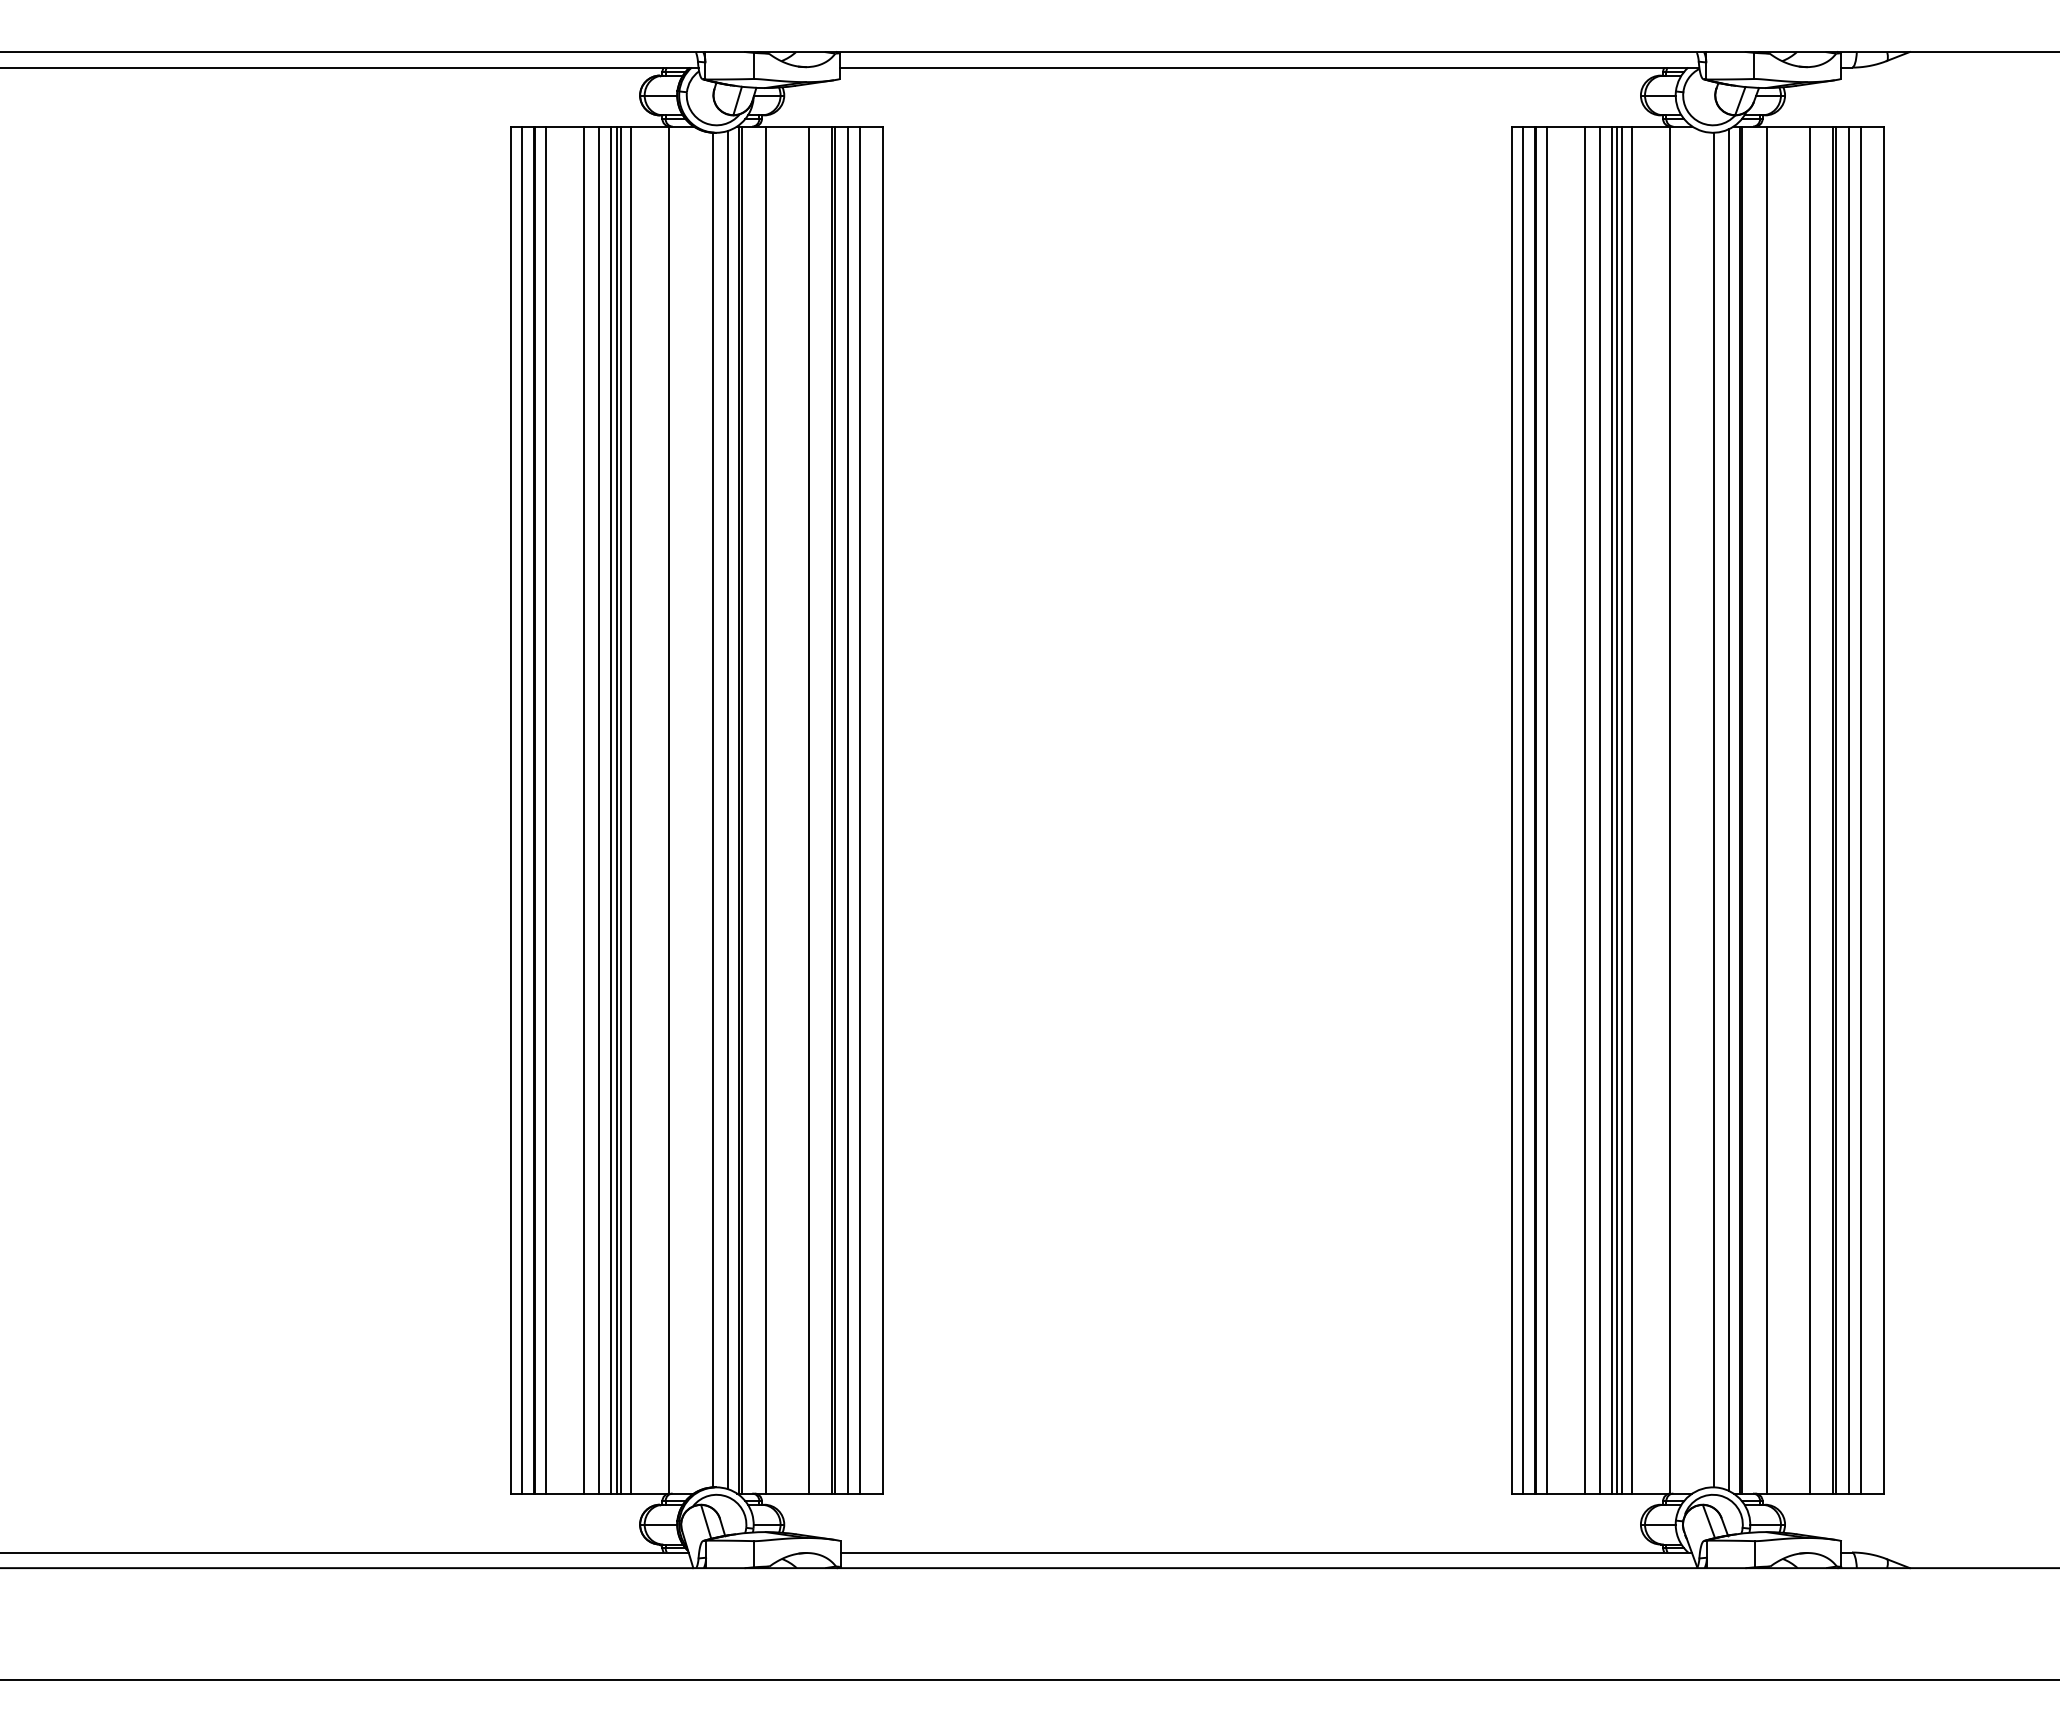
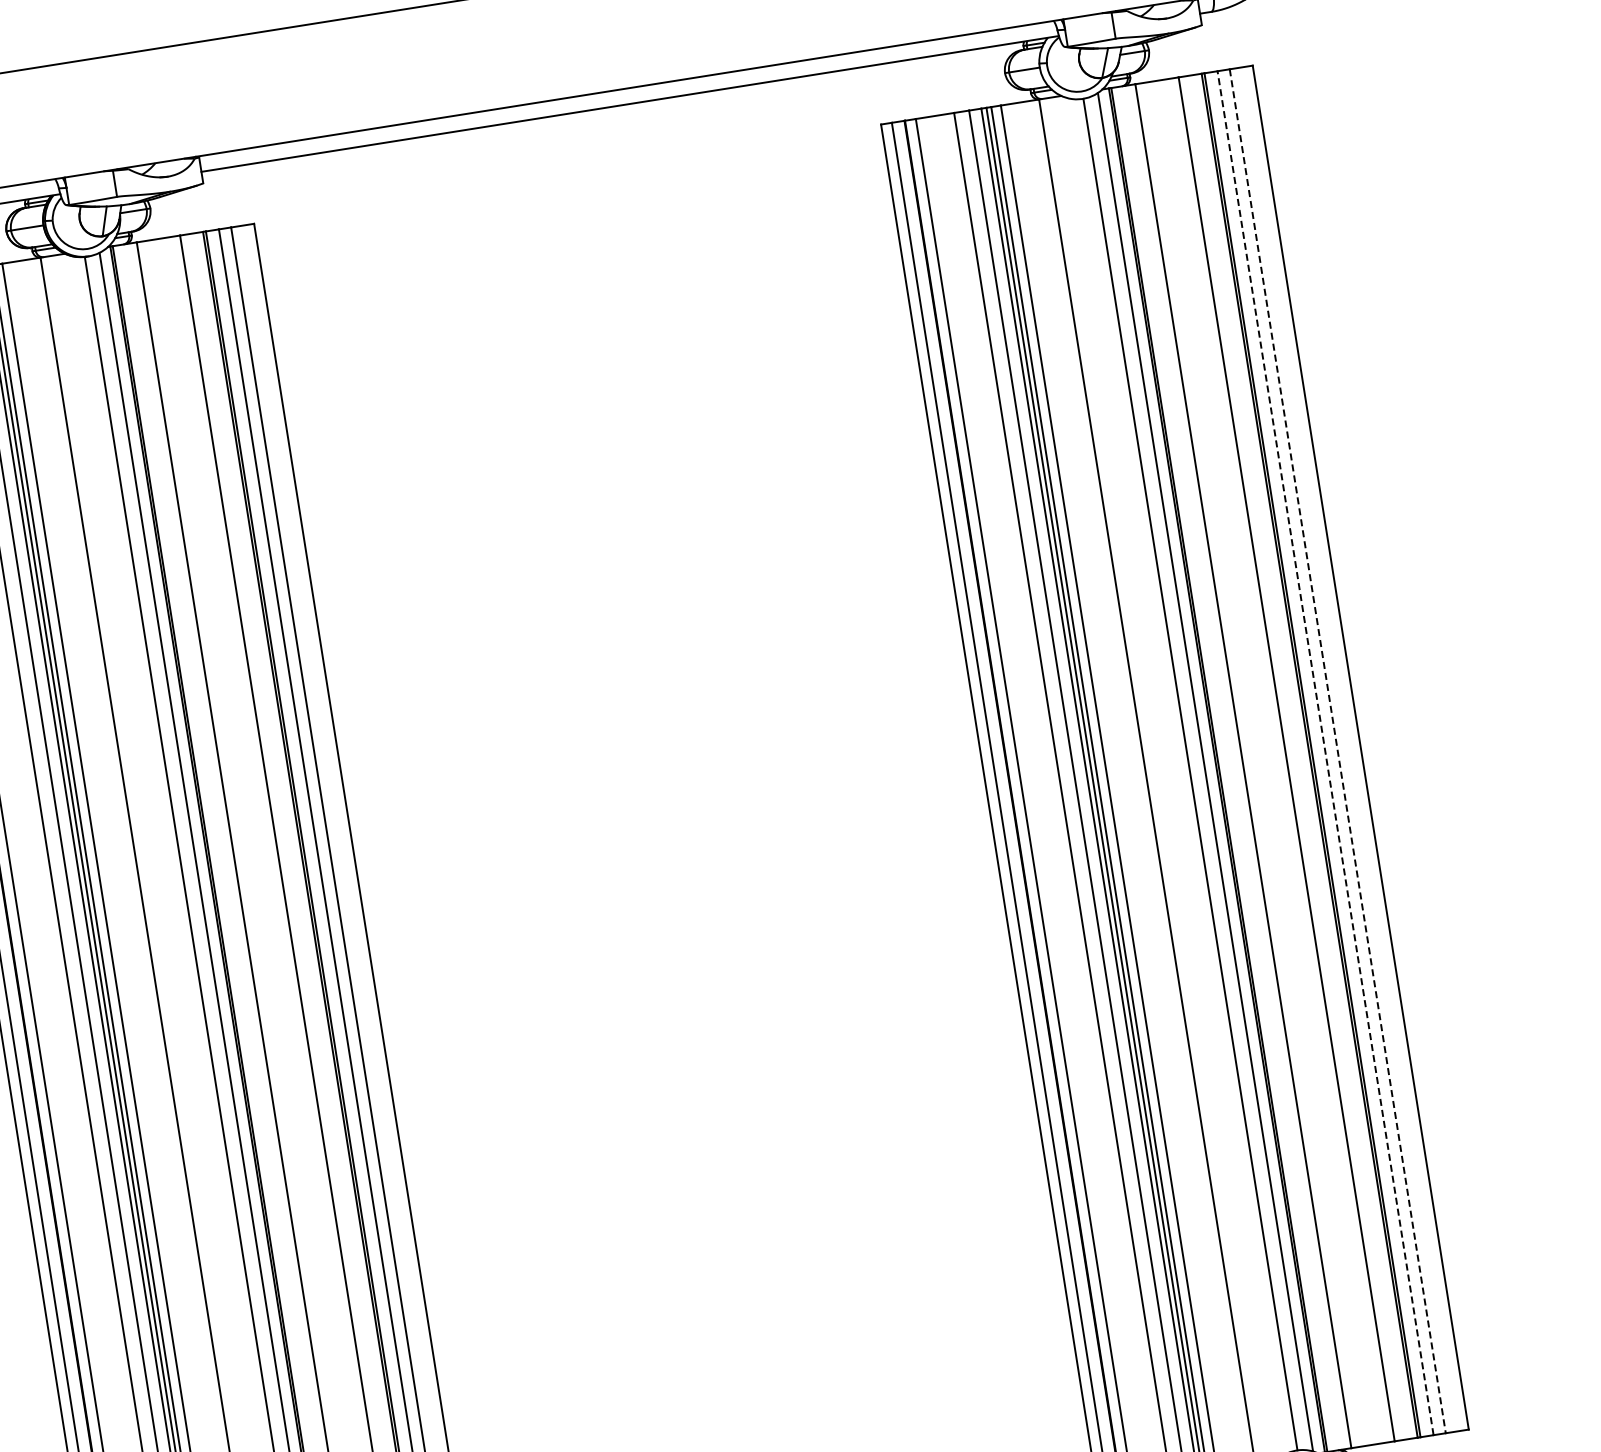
line: (1848, 809) -> (1325, 752), solid -> dashed
line: (1861, 810) -> (1338, 751), solid -> dashed

